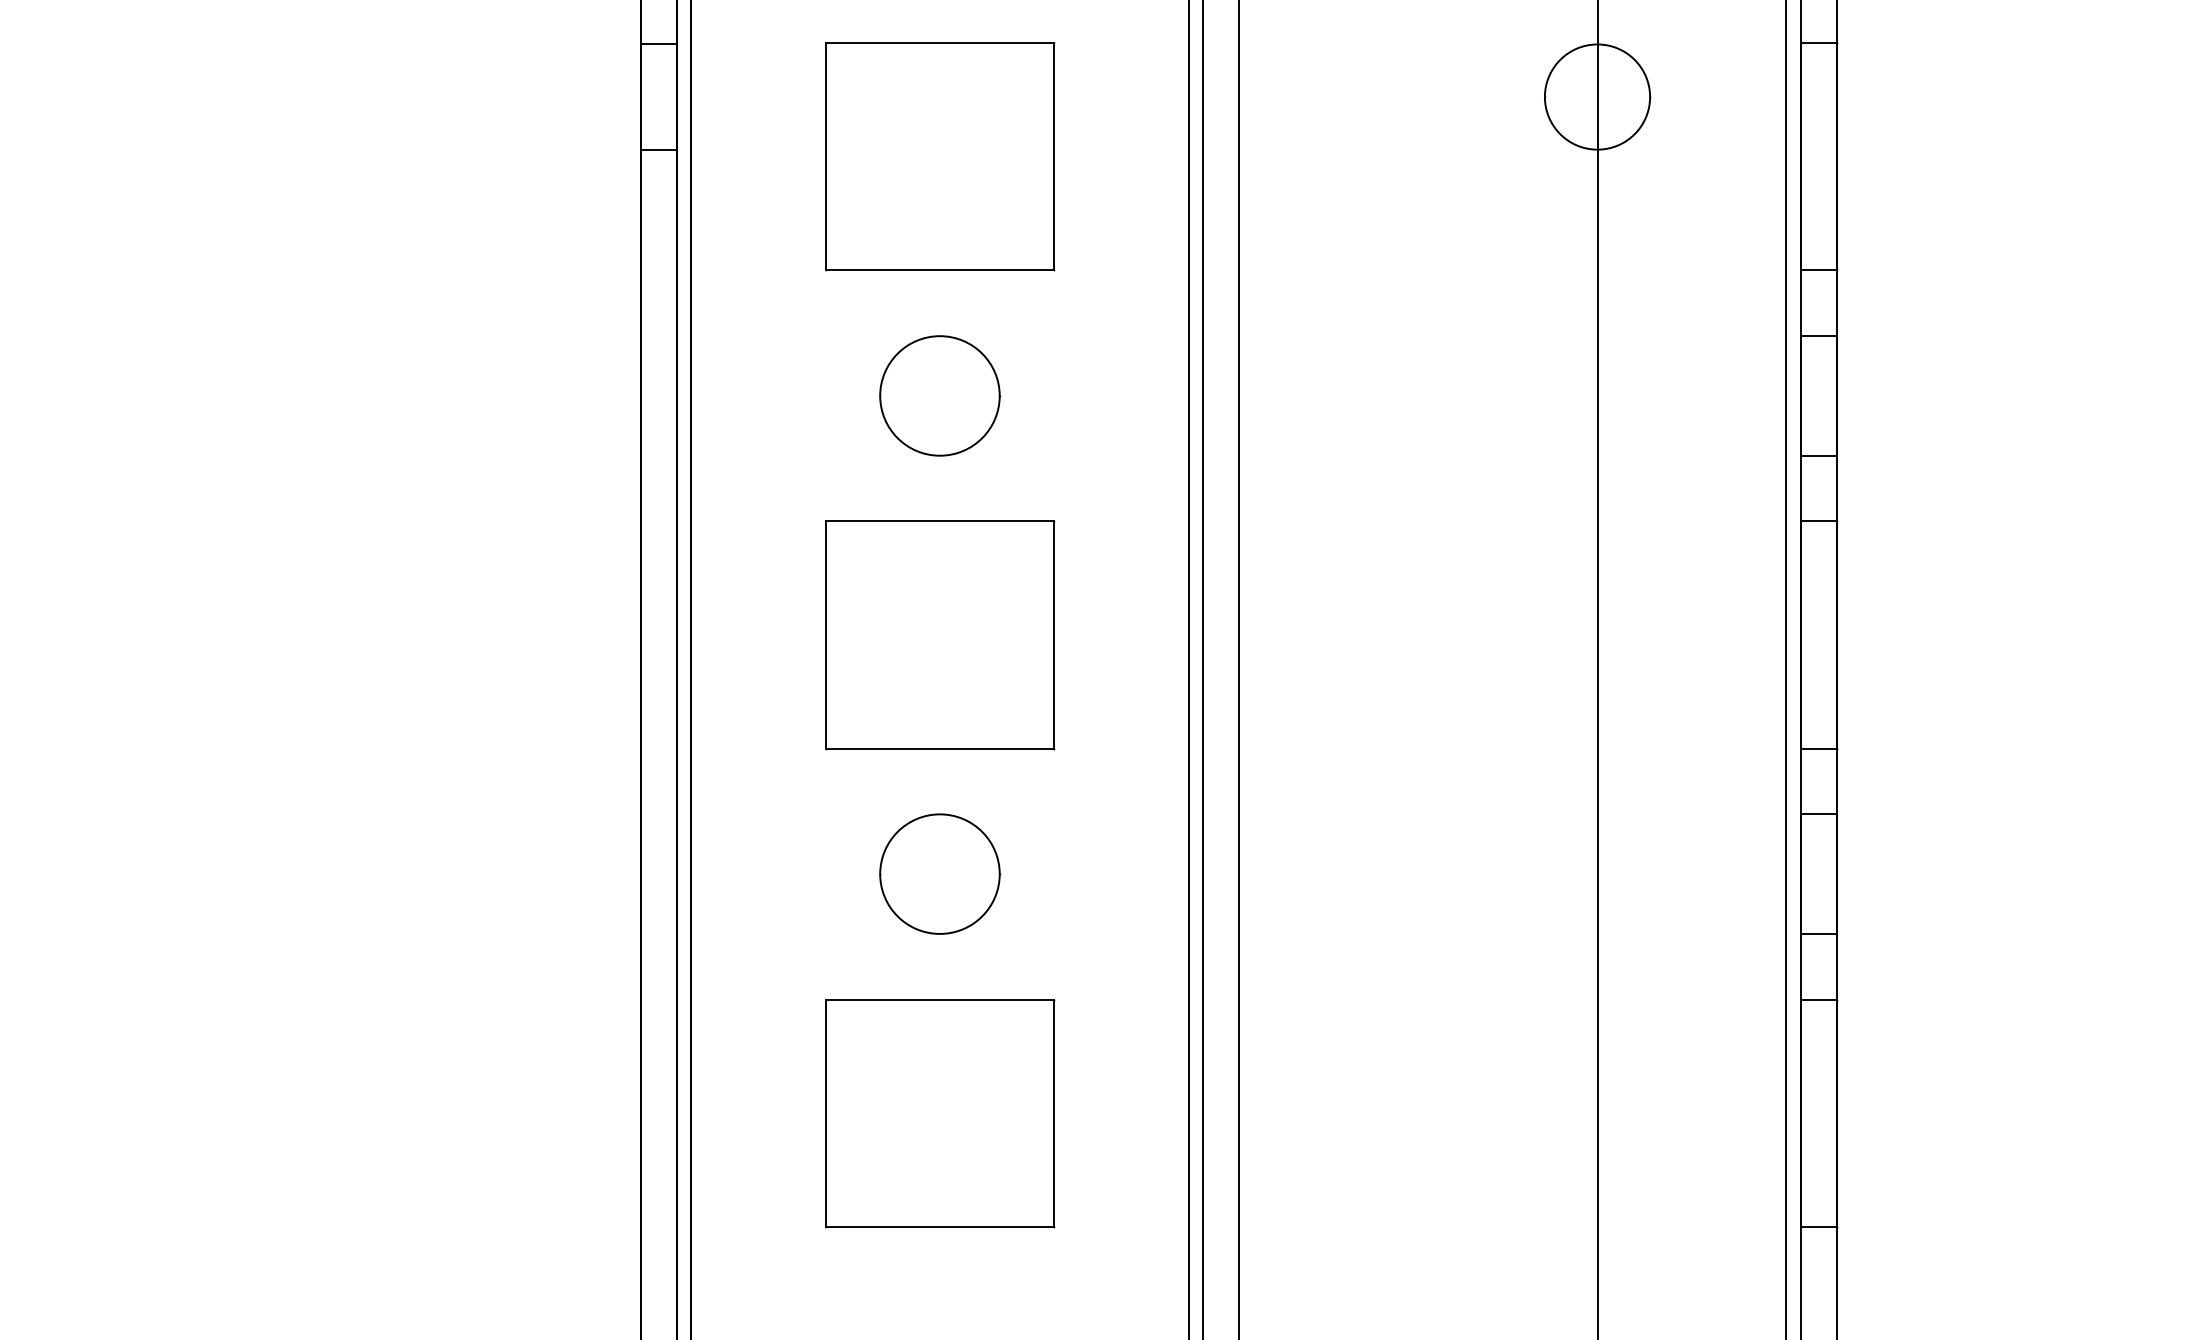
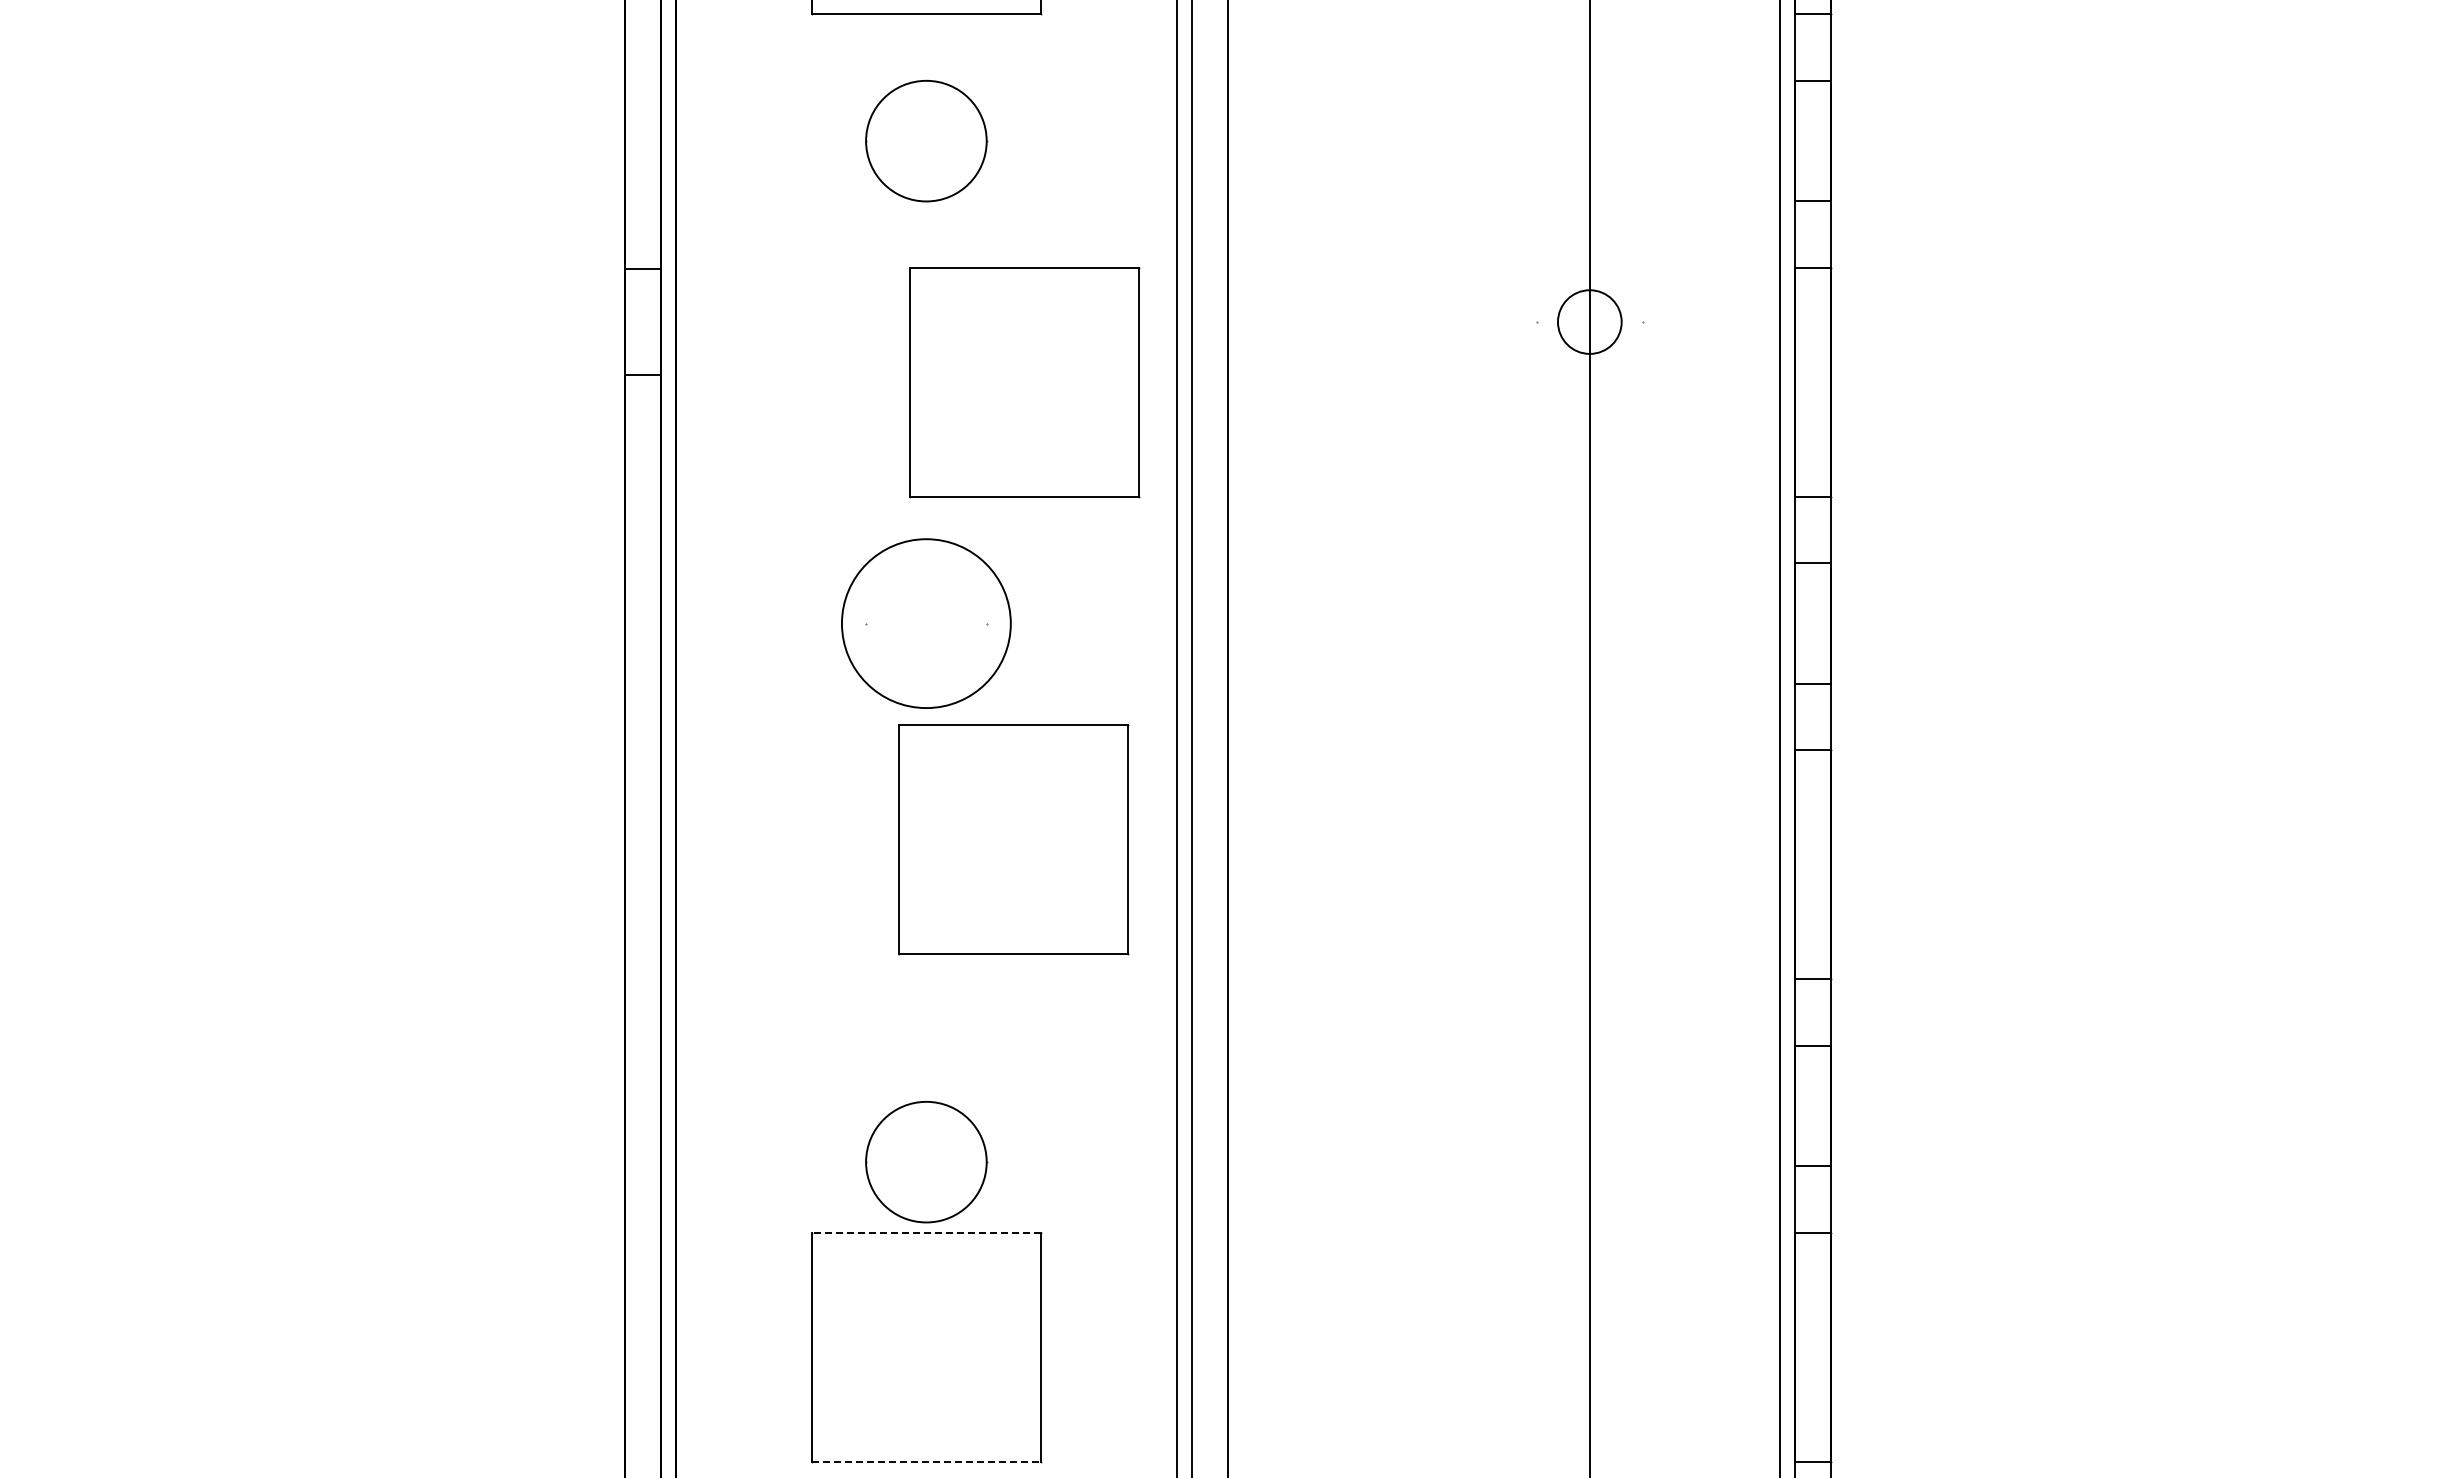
circle: (1597, 97) -> (1589, 322), size x0.6
part: (940, 156) -> (1024, 382), moved
circle: (940, 395) -> (926, 623), size x1.4
part: (940, 634) -> (1013, 839), moved
part: (940, 874) -> (926, 1162), moved
line: (940, 999) -> (926, 1232), solid -> dashed
line: (940, 1227) -> (926, 1462), solid -> dashed

